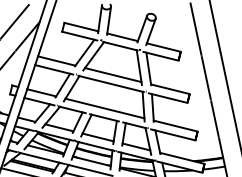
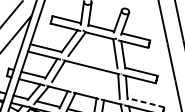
line: (113, 75) -> (93, 60), removed
line: (104, 108) -> (86, 87), removed
line: (175, 126) -> (145, 103), solid -> dashed

